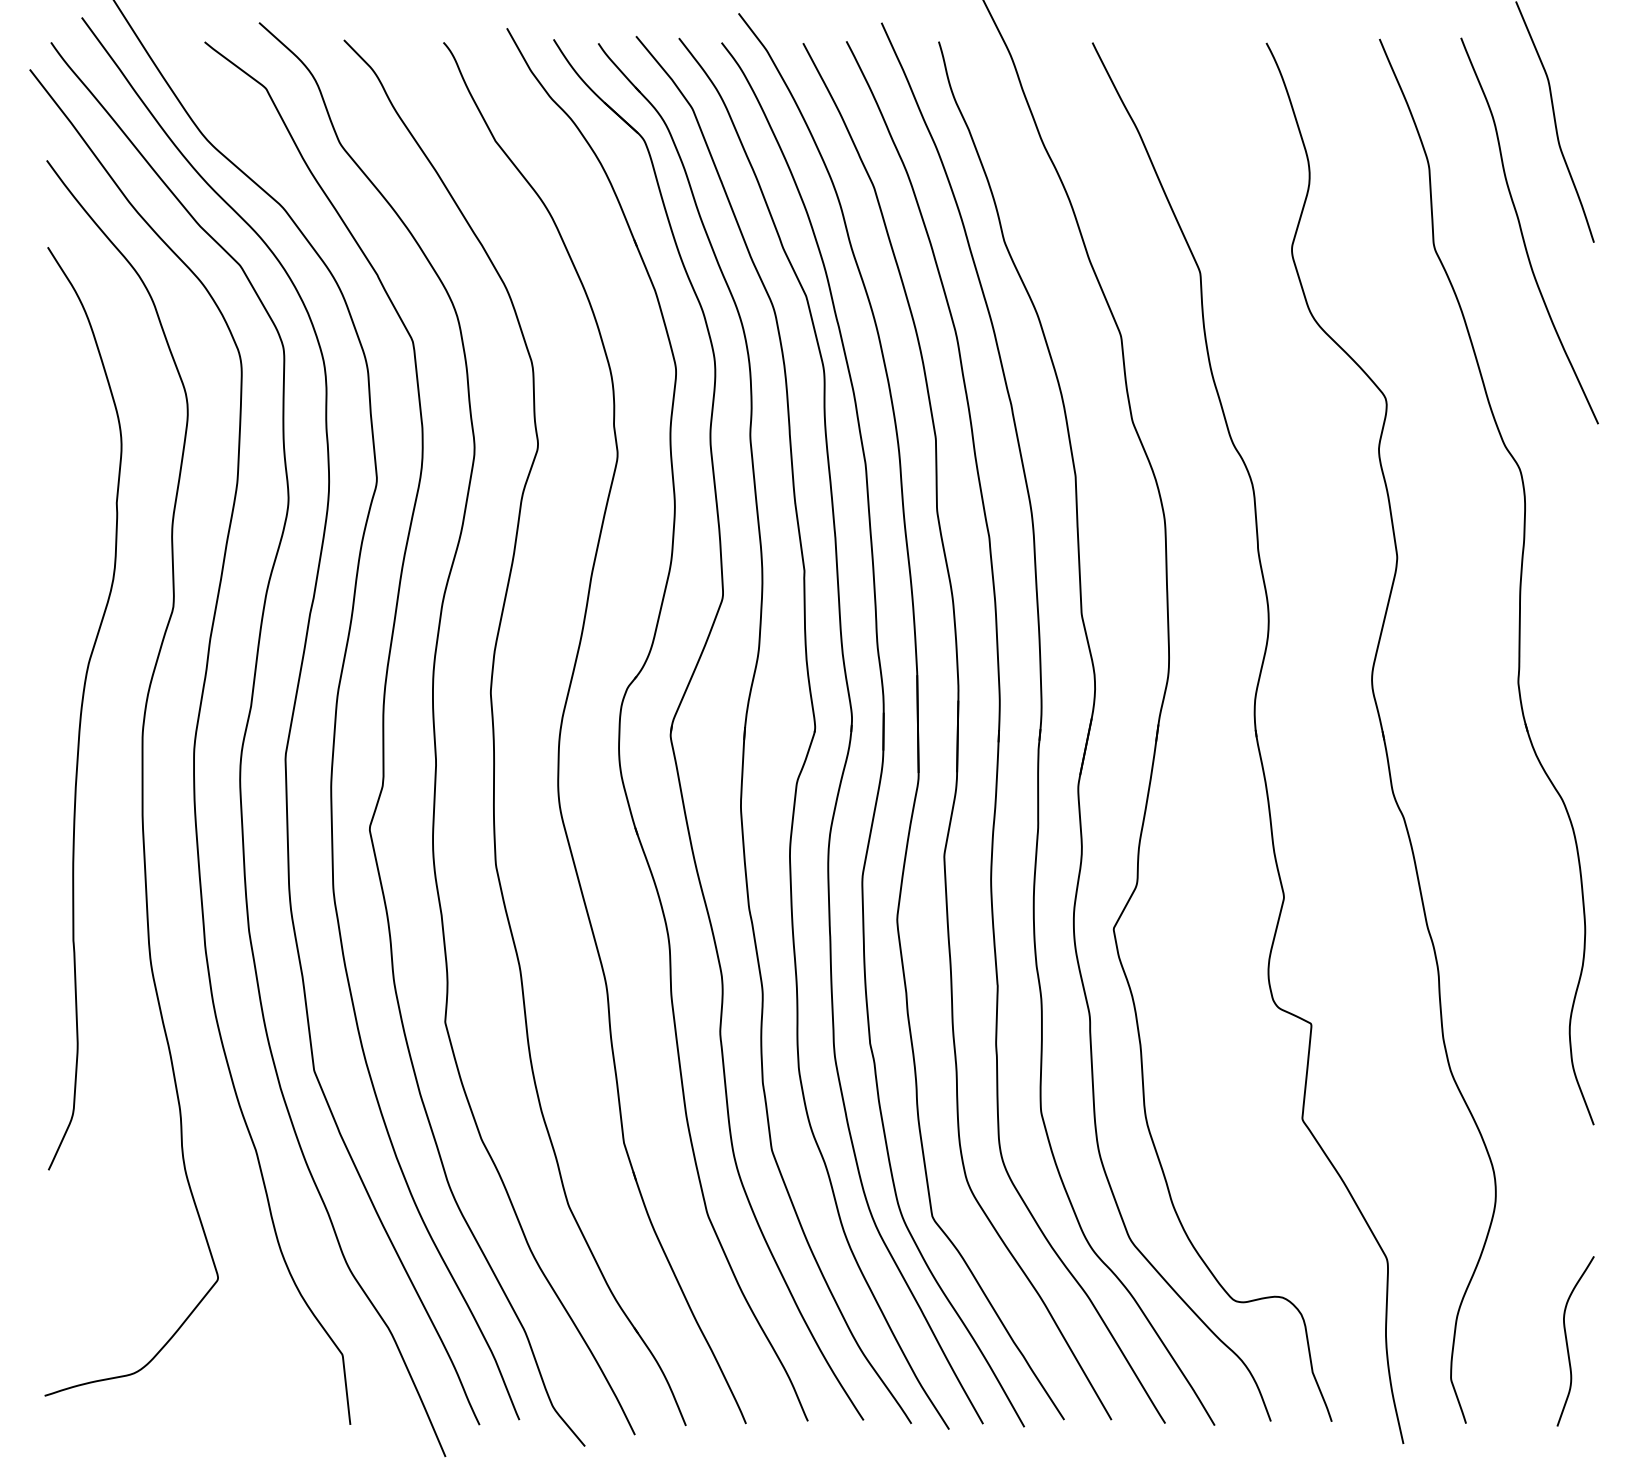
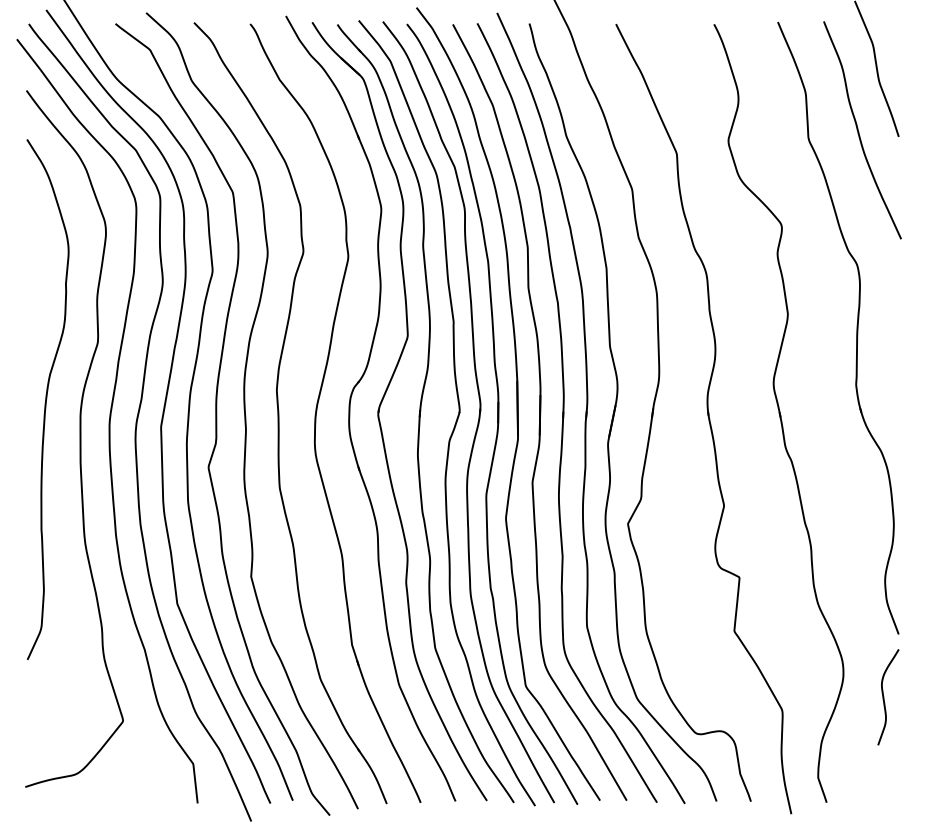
curve: (1568, 1341) -> (884, 697), moved

